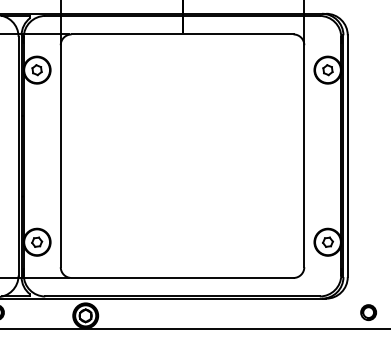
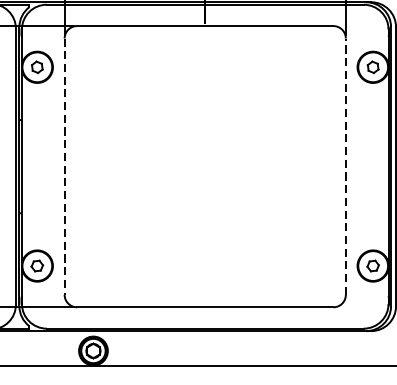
line: (304, 155) -> (346, 165), solid -> dashed
line: (60, 156) -> (64, 167), solid -> dashed

